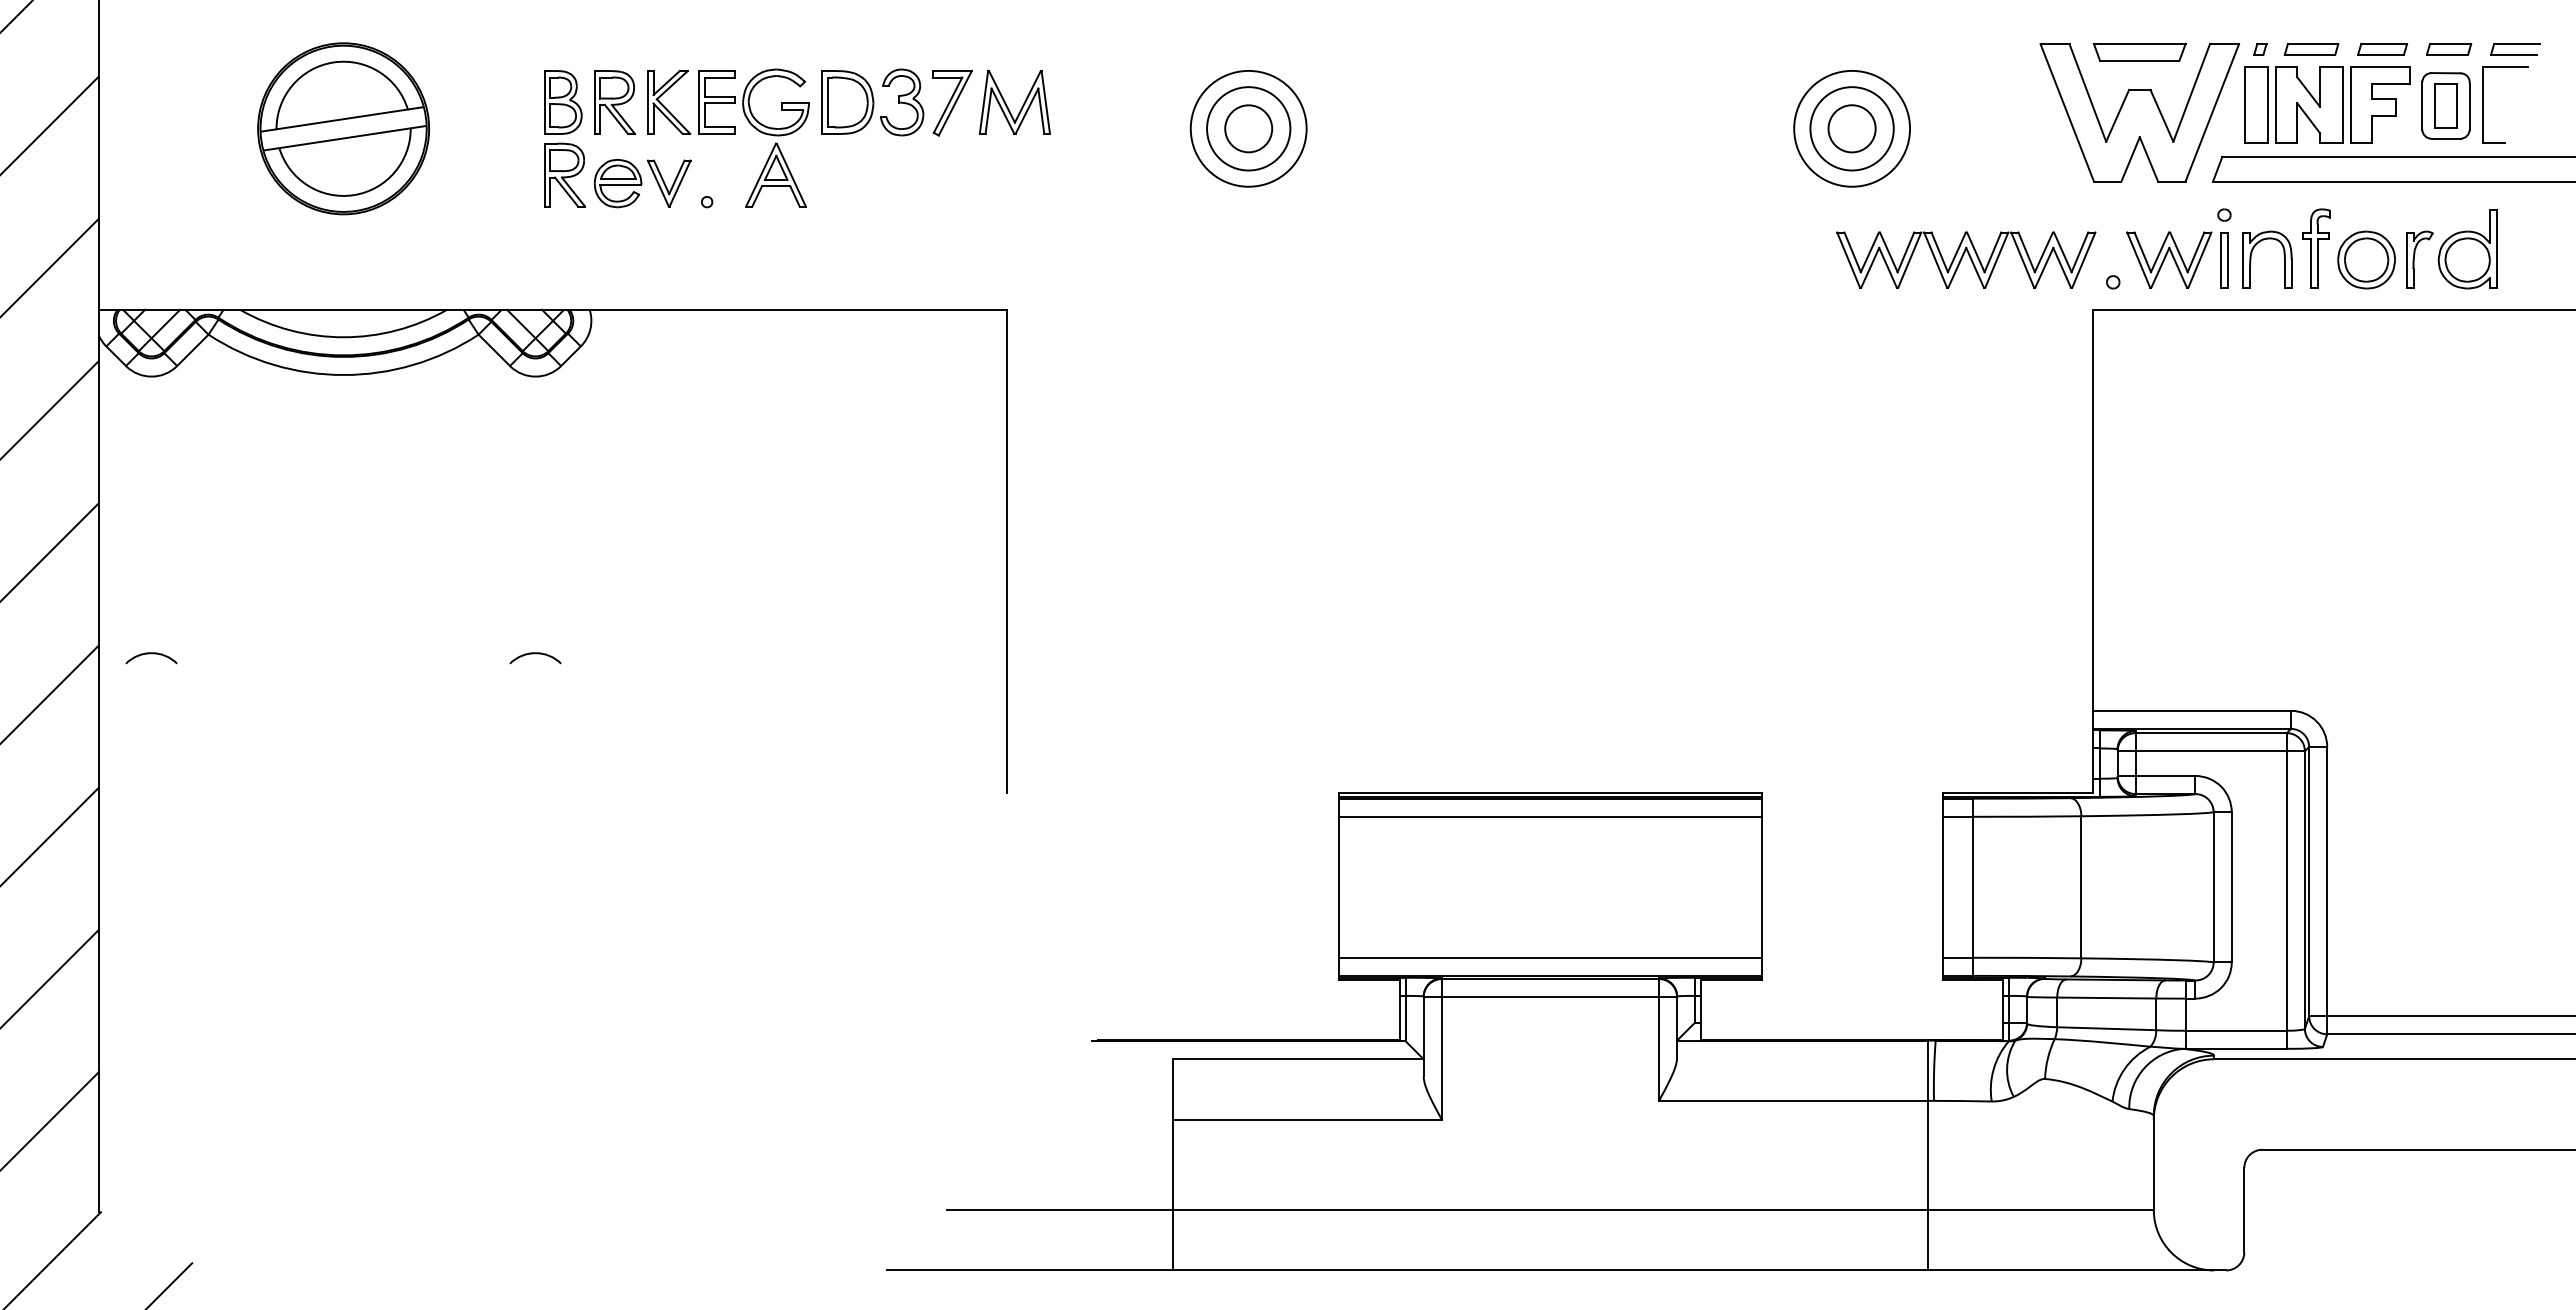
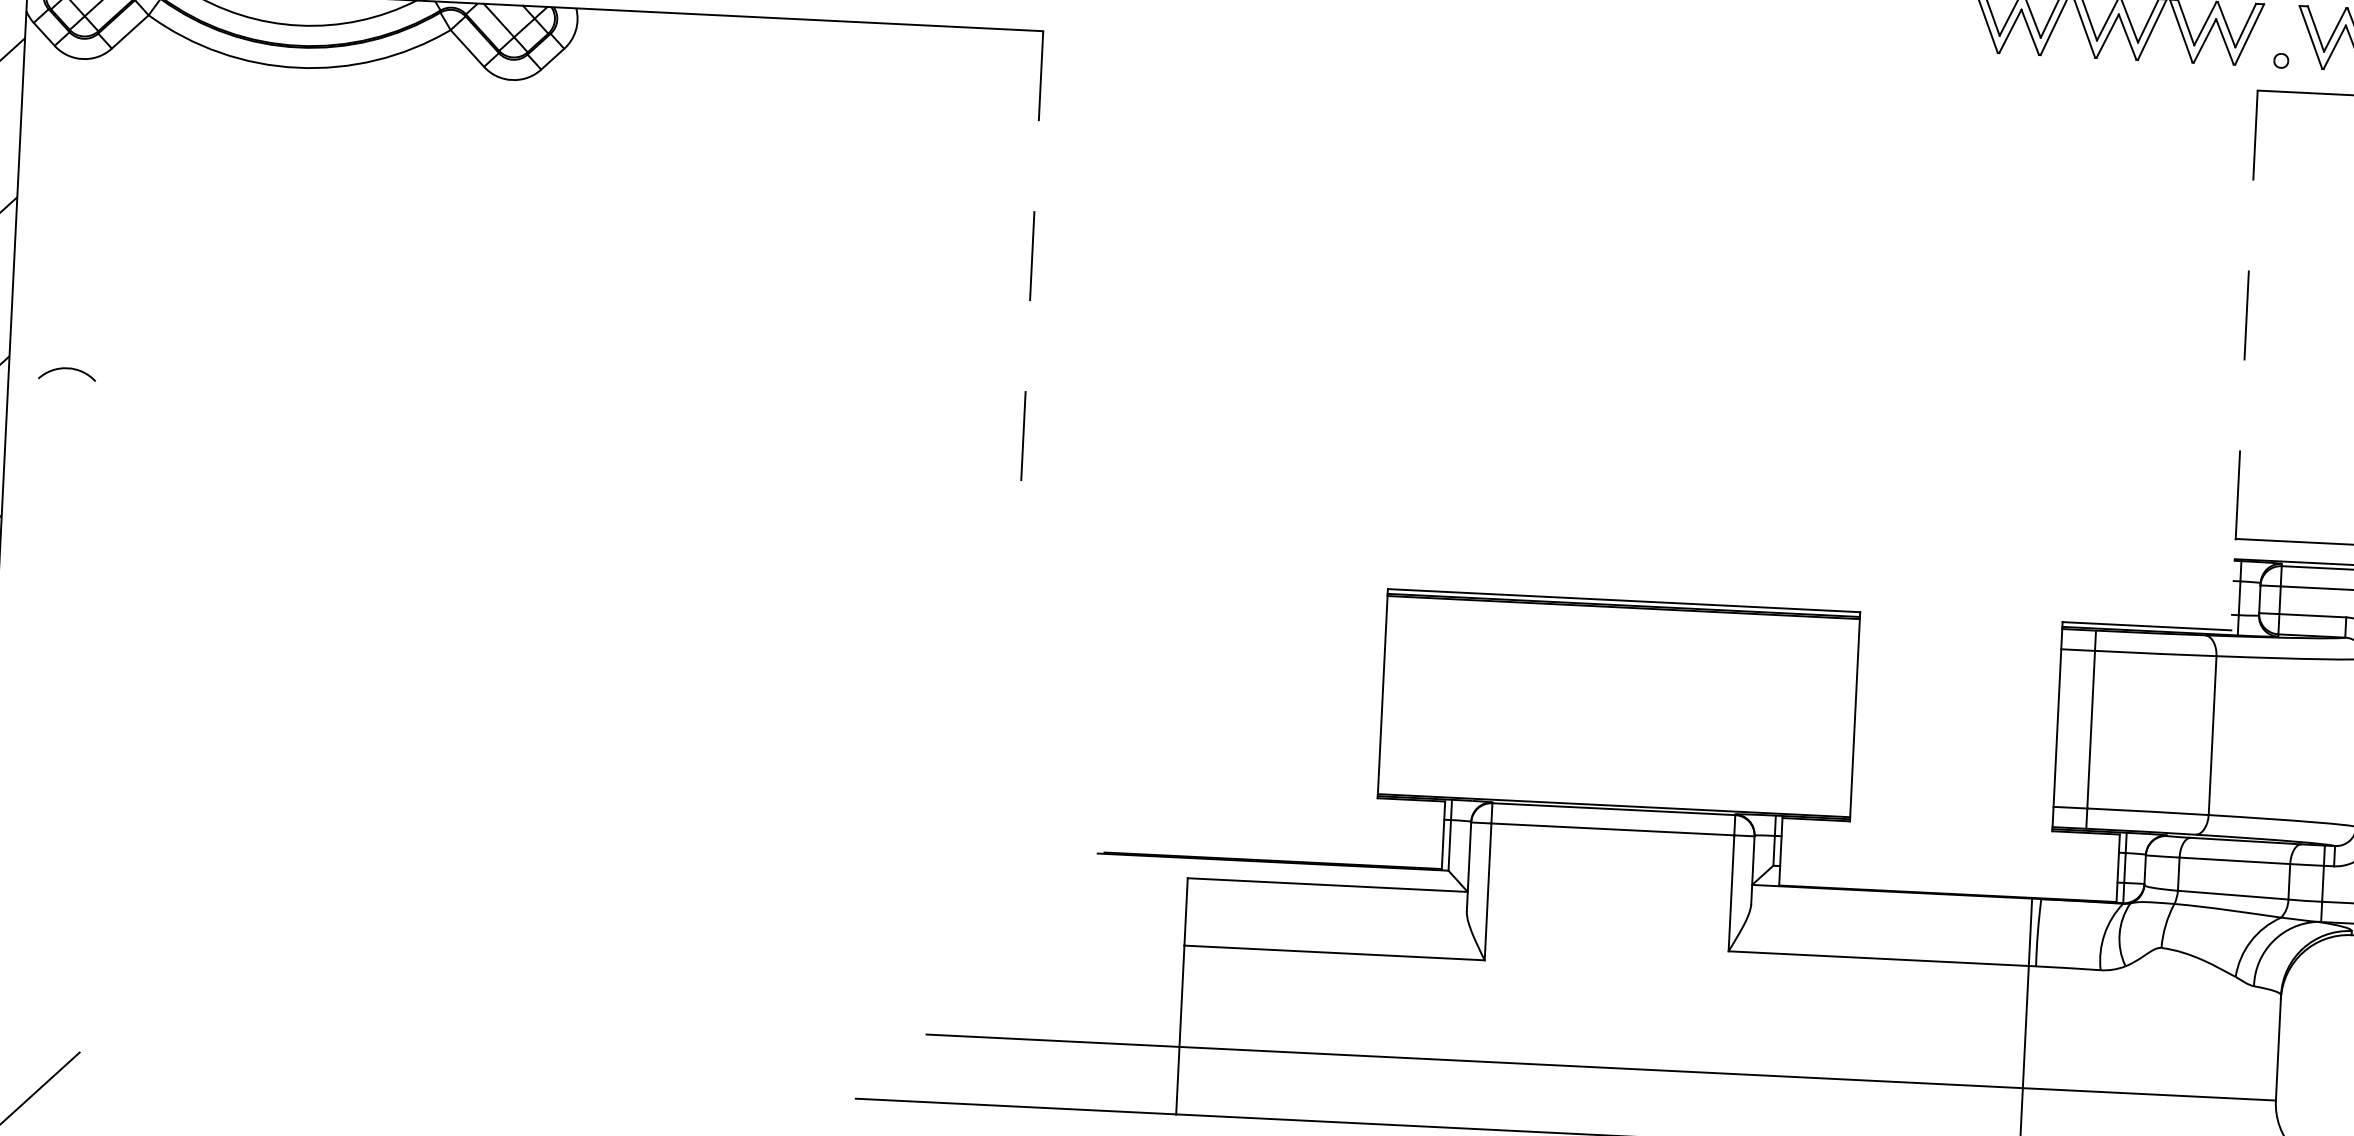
line: (1007, 551) -> (1030, 301), solid -> dashed
line: (2093, 551) -> (2244, 360), solid -> dashed
curve: (535, 654) -> (496, 390), removed
line: (1550, 816) -> (1622, 627), removed
line: (1550, 957) -> (1615, 785), removed

